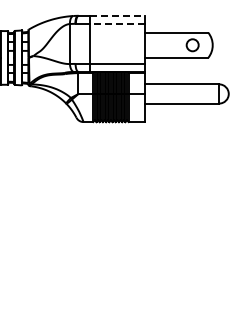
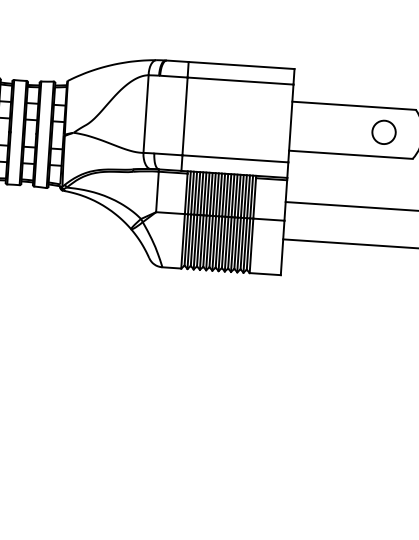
line: (117, 15) -> (241, 64), dashed -> solid
line: (116, 23) -> (238, 80), dashed -> solid

